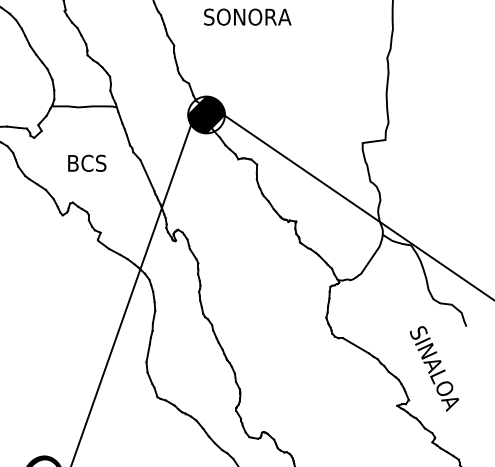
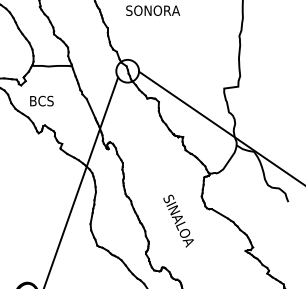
hatch: (206, 113) -> (127, 70), removed
text: (86, 162) -> (41, 100), moved
text: (434, 367) -> (178, 220), moved

